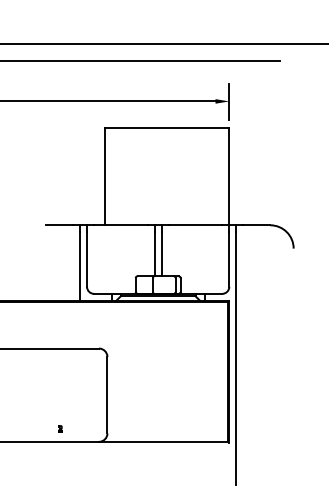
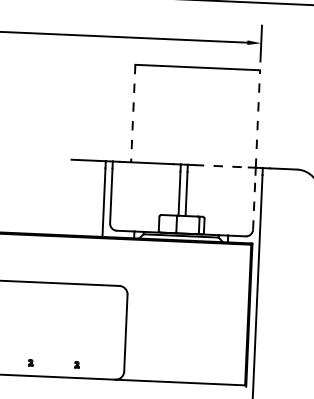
line: (105, 176) -> (133, 113), solid -> dashed
line: (229, 176) -> (258, 118), solid -> dashed
line: (195, 225) -> (221, 166), solid -> dashed
line: (229, 259) -> (254, 202), solid -> dashed
part: (14, 428) -> (30, 362), added

